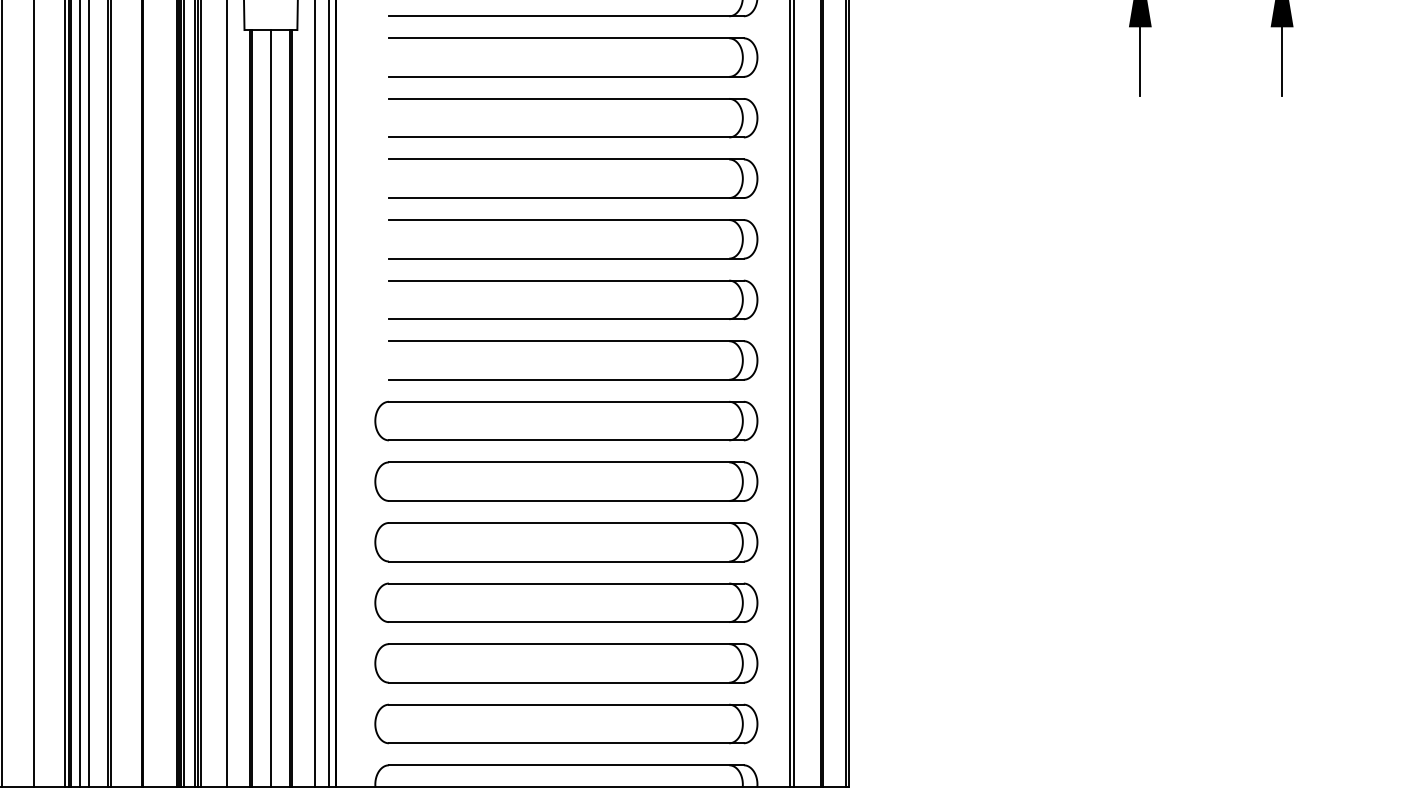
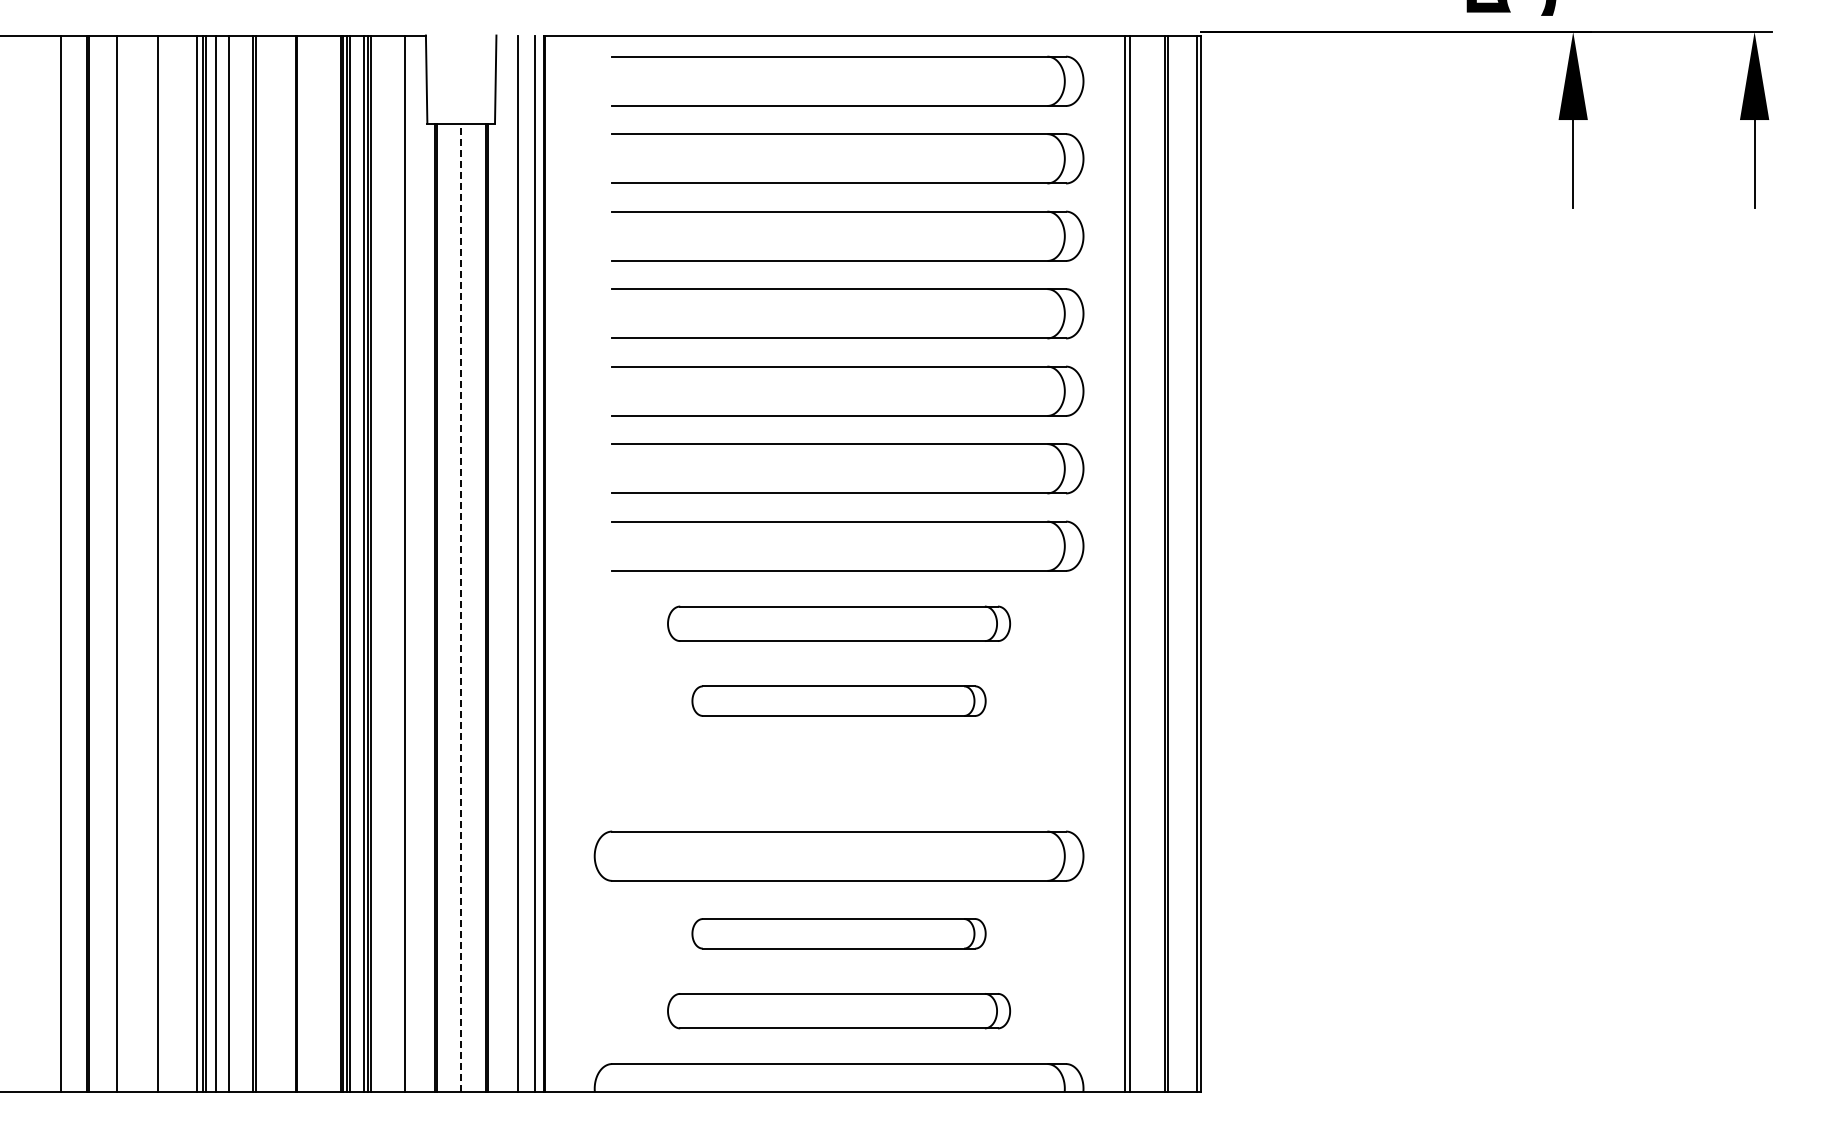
line: (271, 408) -> (461, 607), solid -> dashed
part: (565, 420) -> (838, 623), size x0.7
part: (565, 481) -> (838, 700), size x0.6
part: (565, 542) -> (838, 778), removed
part: (565, 663) -> (838, 933), size x0.6
part: (565, 723) -> (838, 1010), size x0.7

